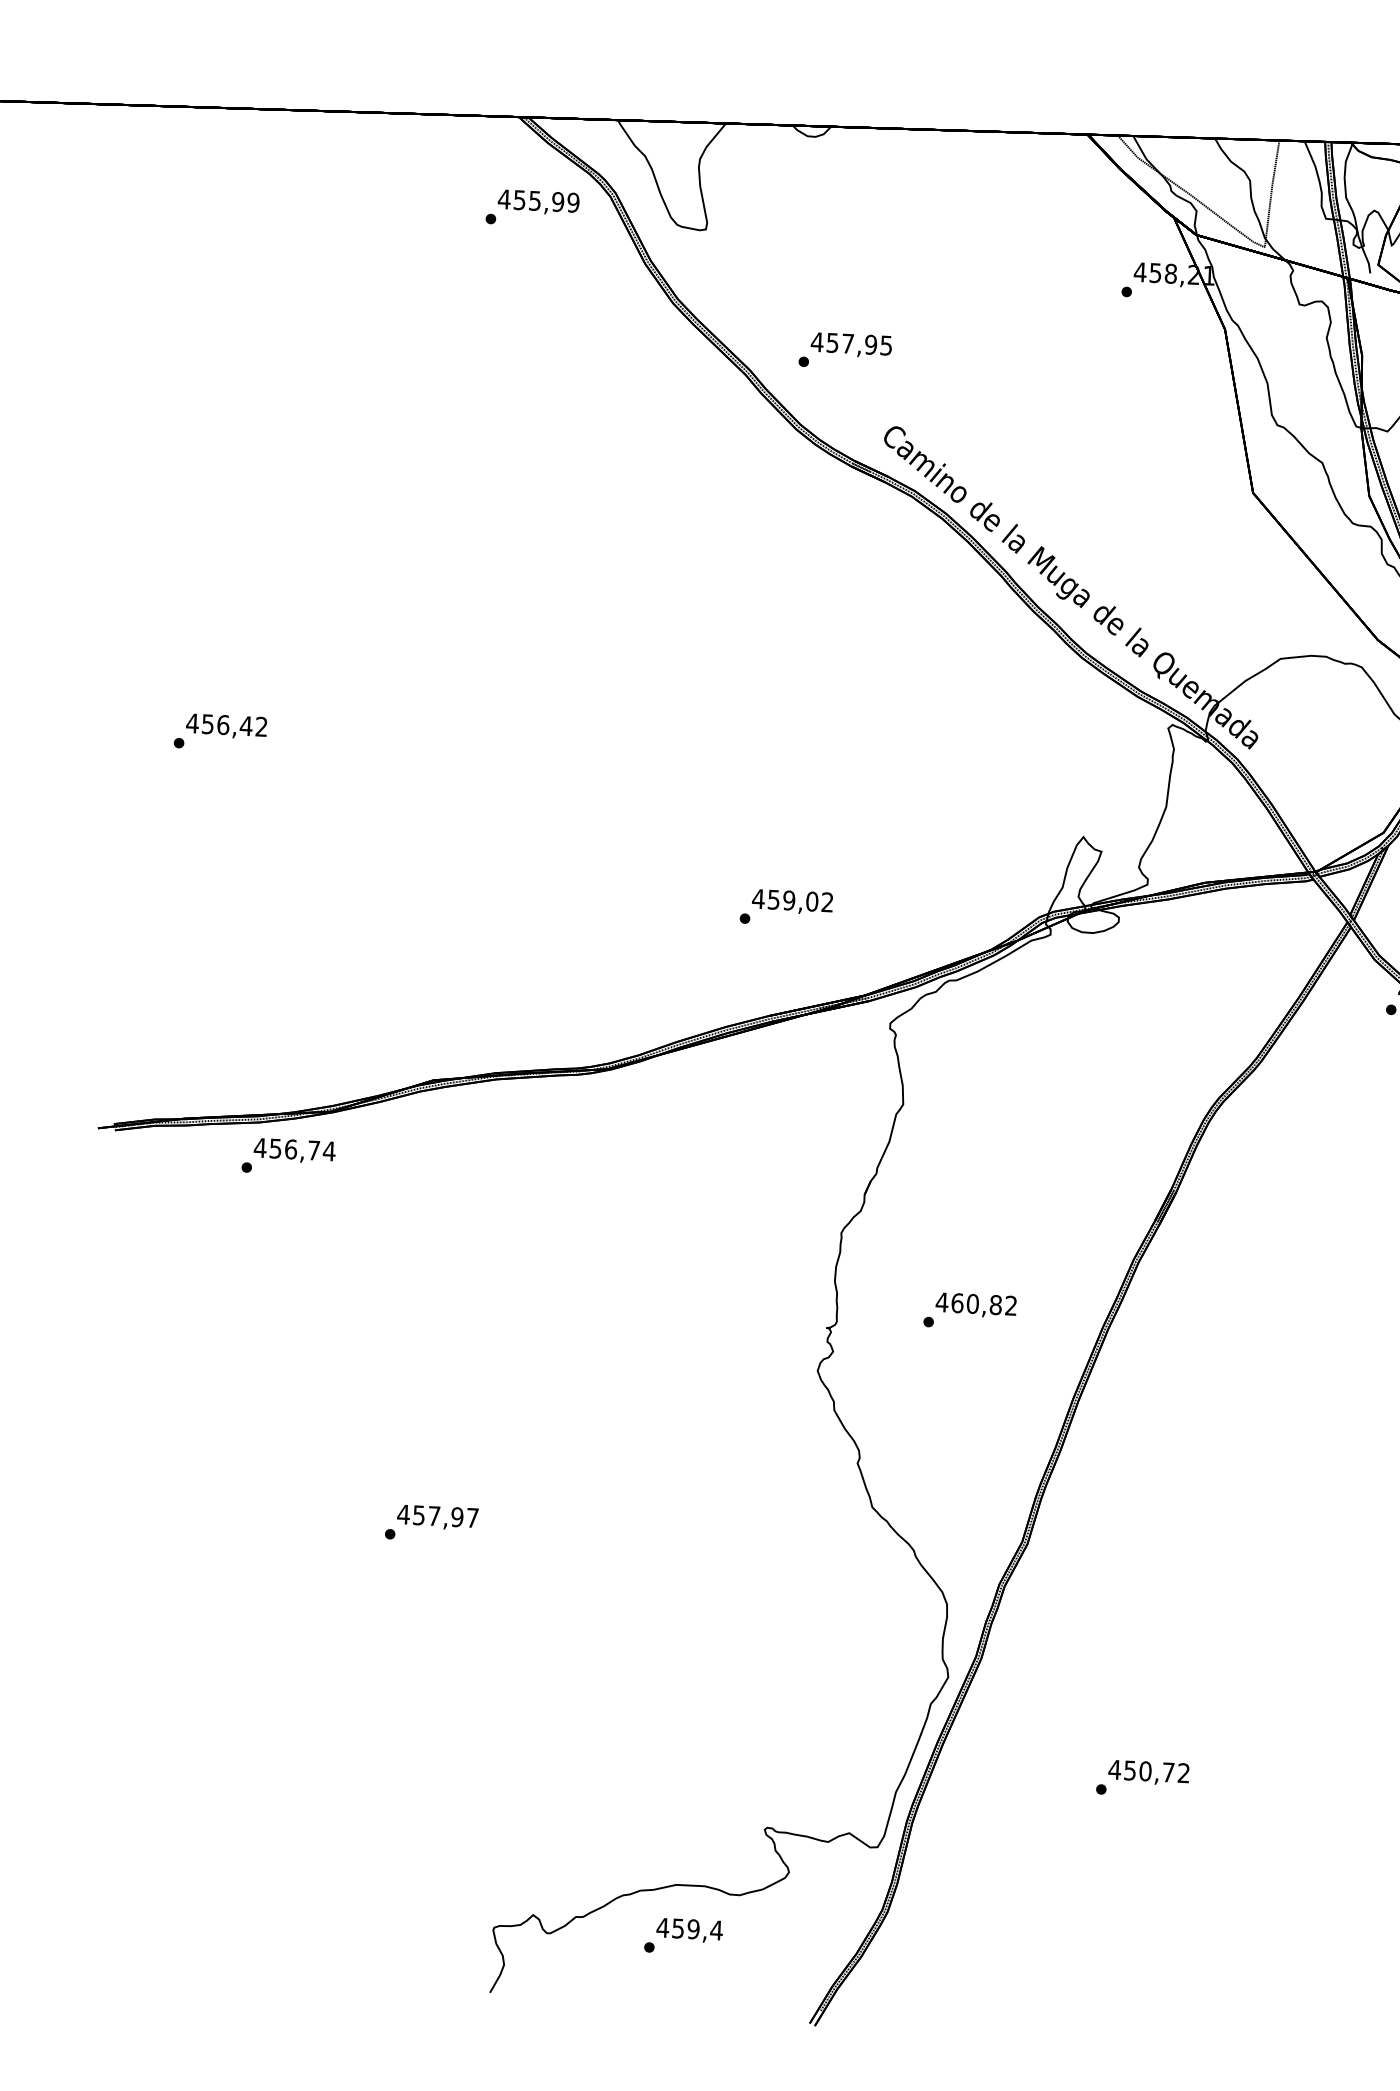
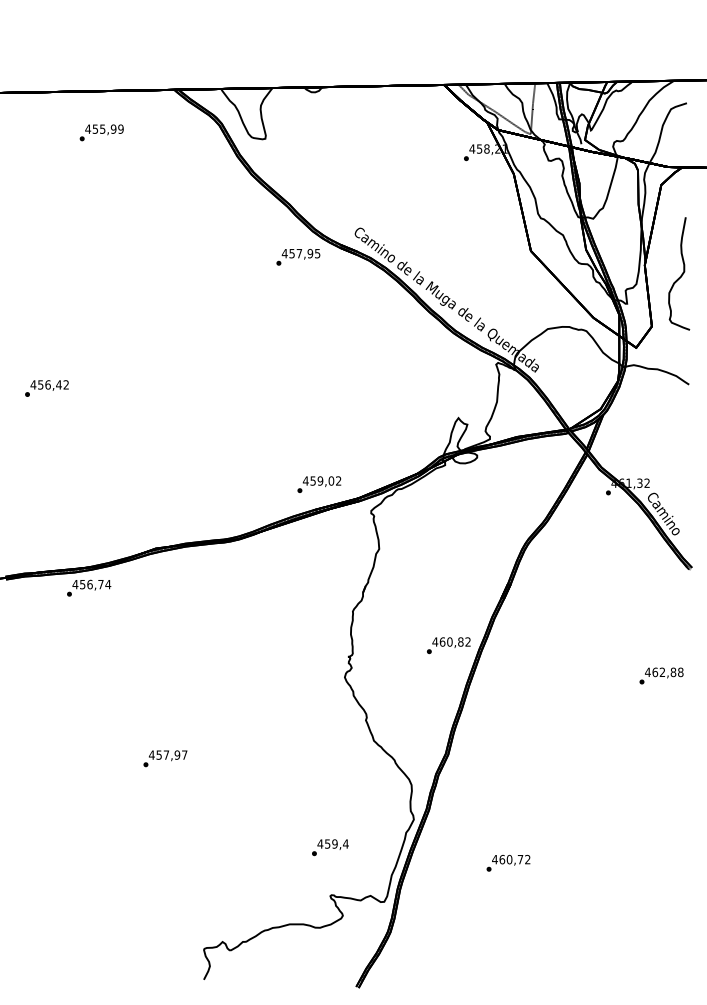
text: (532, 207) -> (101, 132), moved
text: (845, 351) -> (298, 257), moved
text: (786, 907) -> (319, 484), moved
text: (969, 1311) -> (448, 645), moved
text: (1130, 1770) -> (502, 859), 450,72 -> 460,72
text: (683, 1936) -> (330, 847), moved

